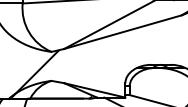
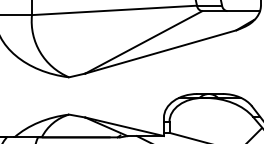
hatch: (34, 73) -> (47, 105), removed

